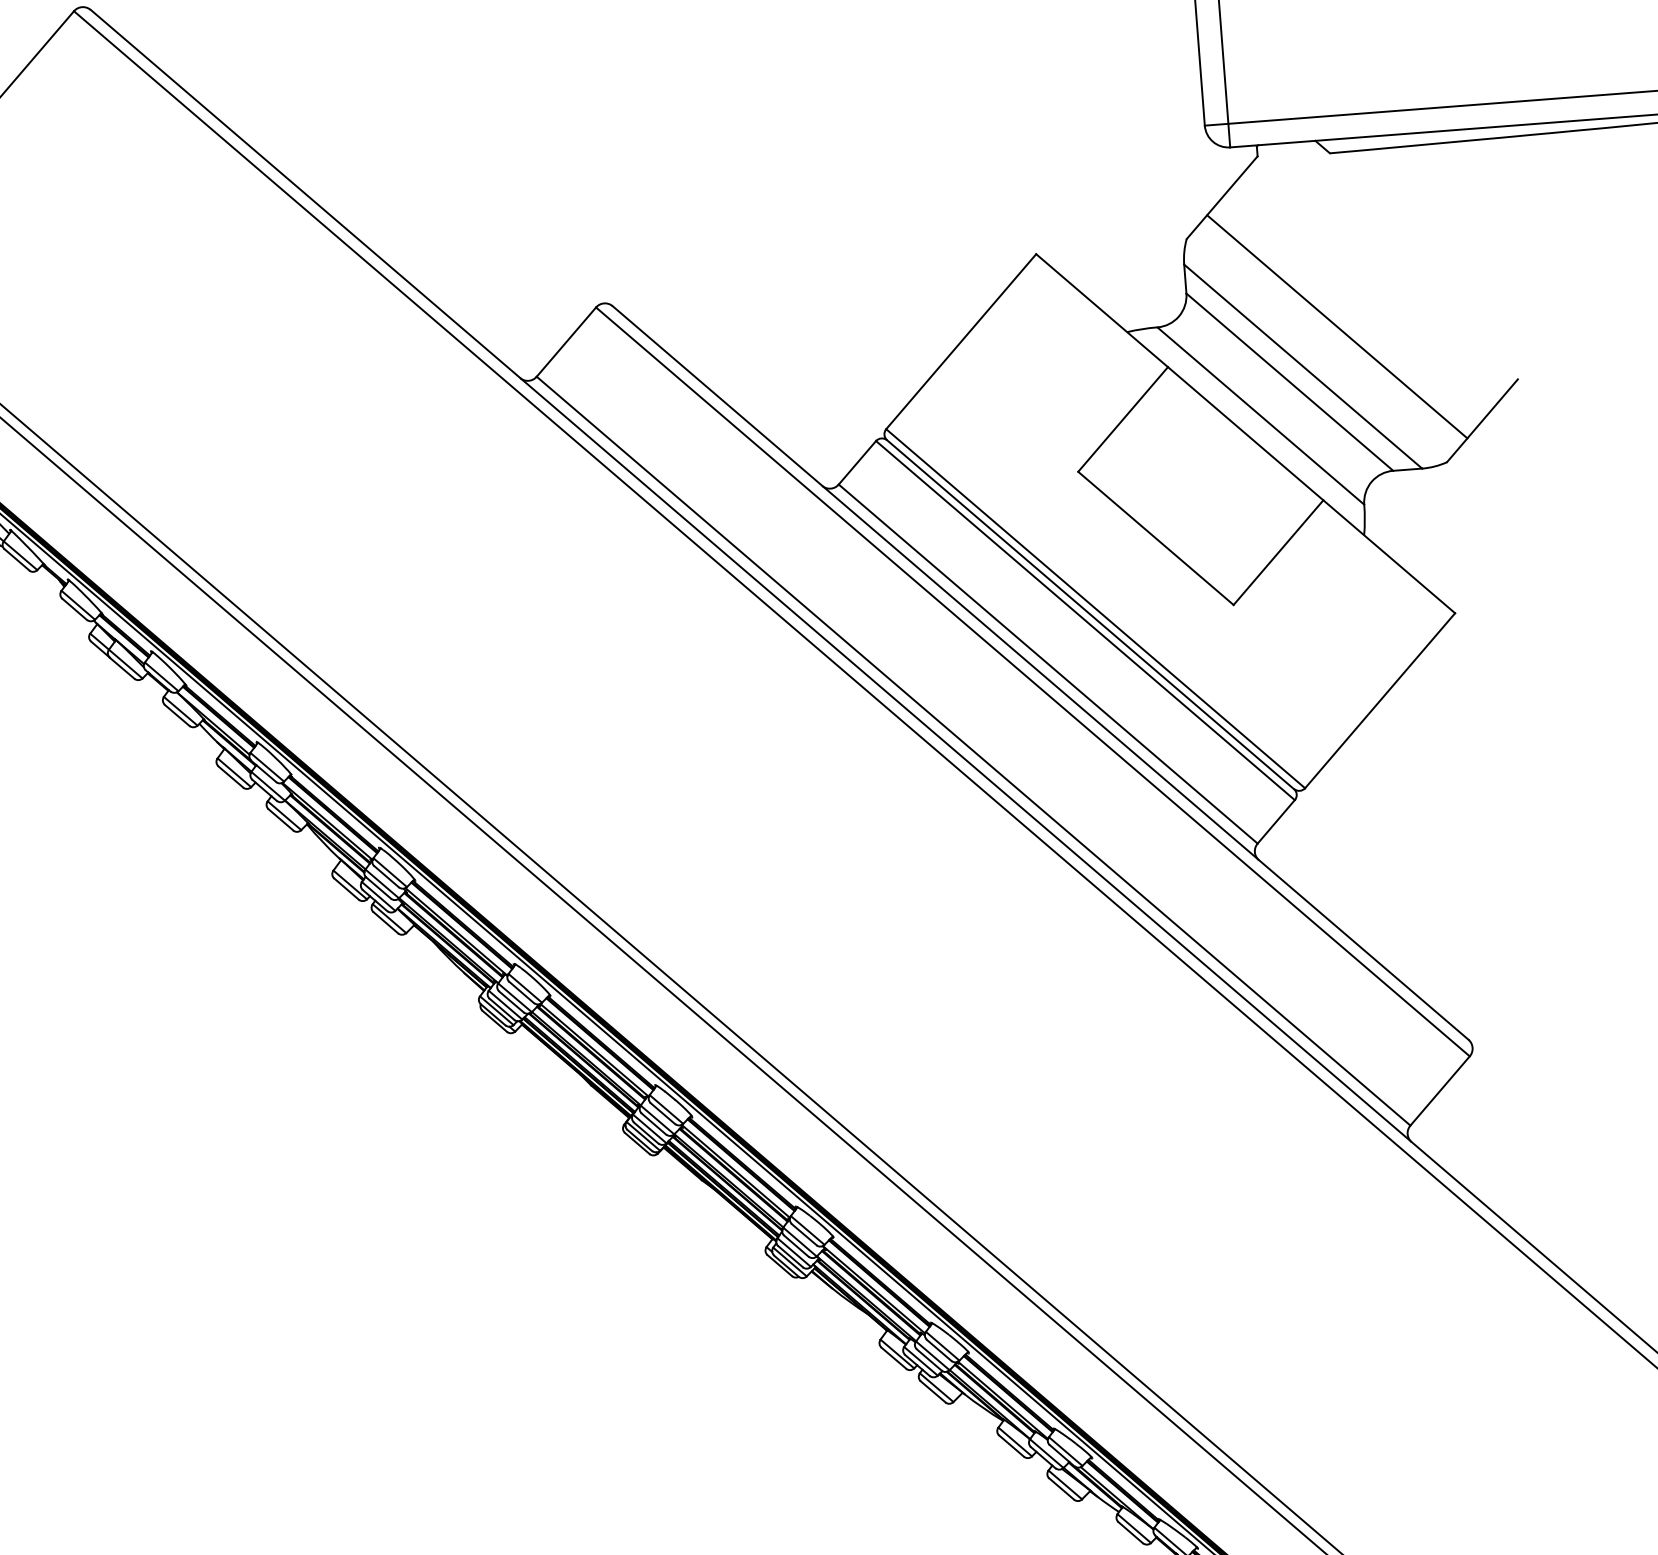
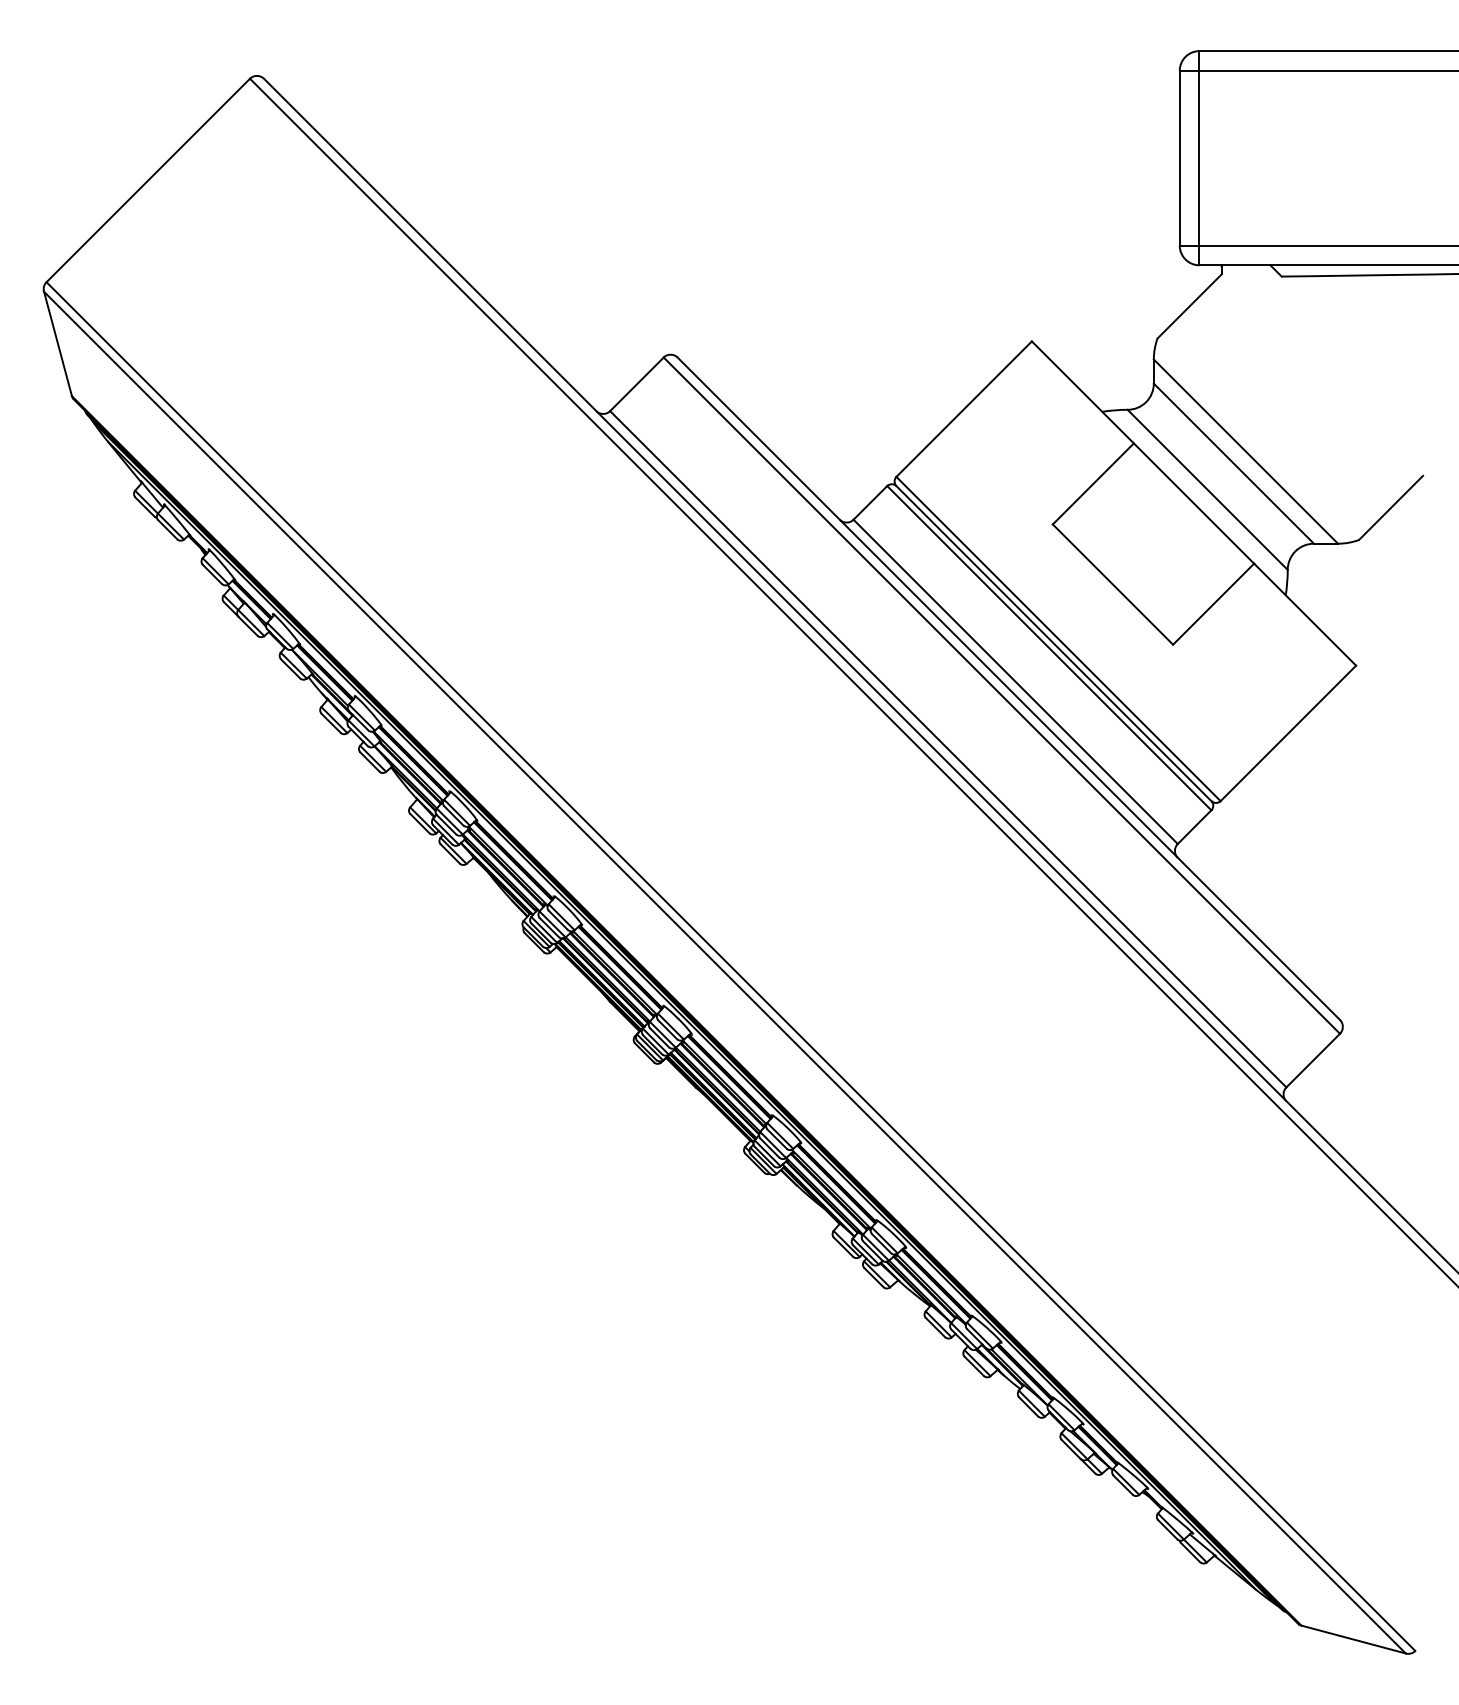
line: (1336, 326) -> (1276, 420), removed

